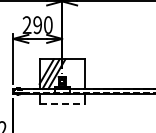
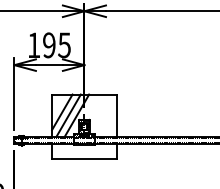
text: (37, 24) -> (49, 44), 290 -> 195
line: (62, 104) -> (84, 159), dashed -> solid

